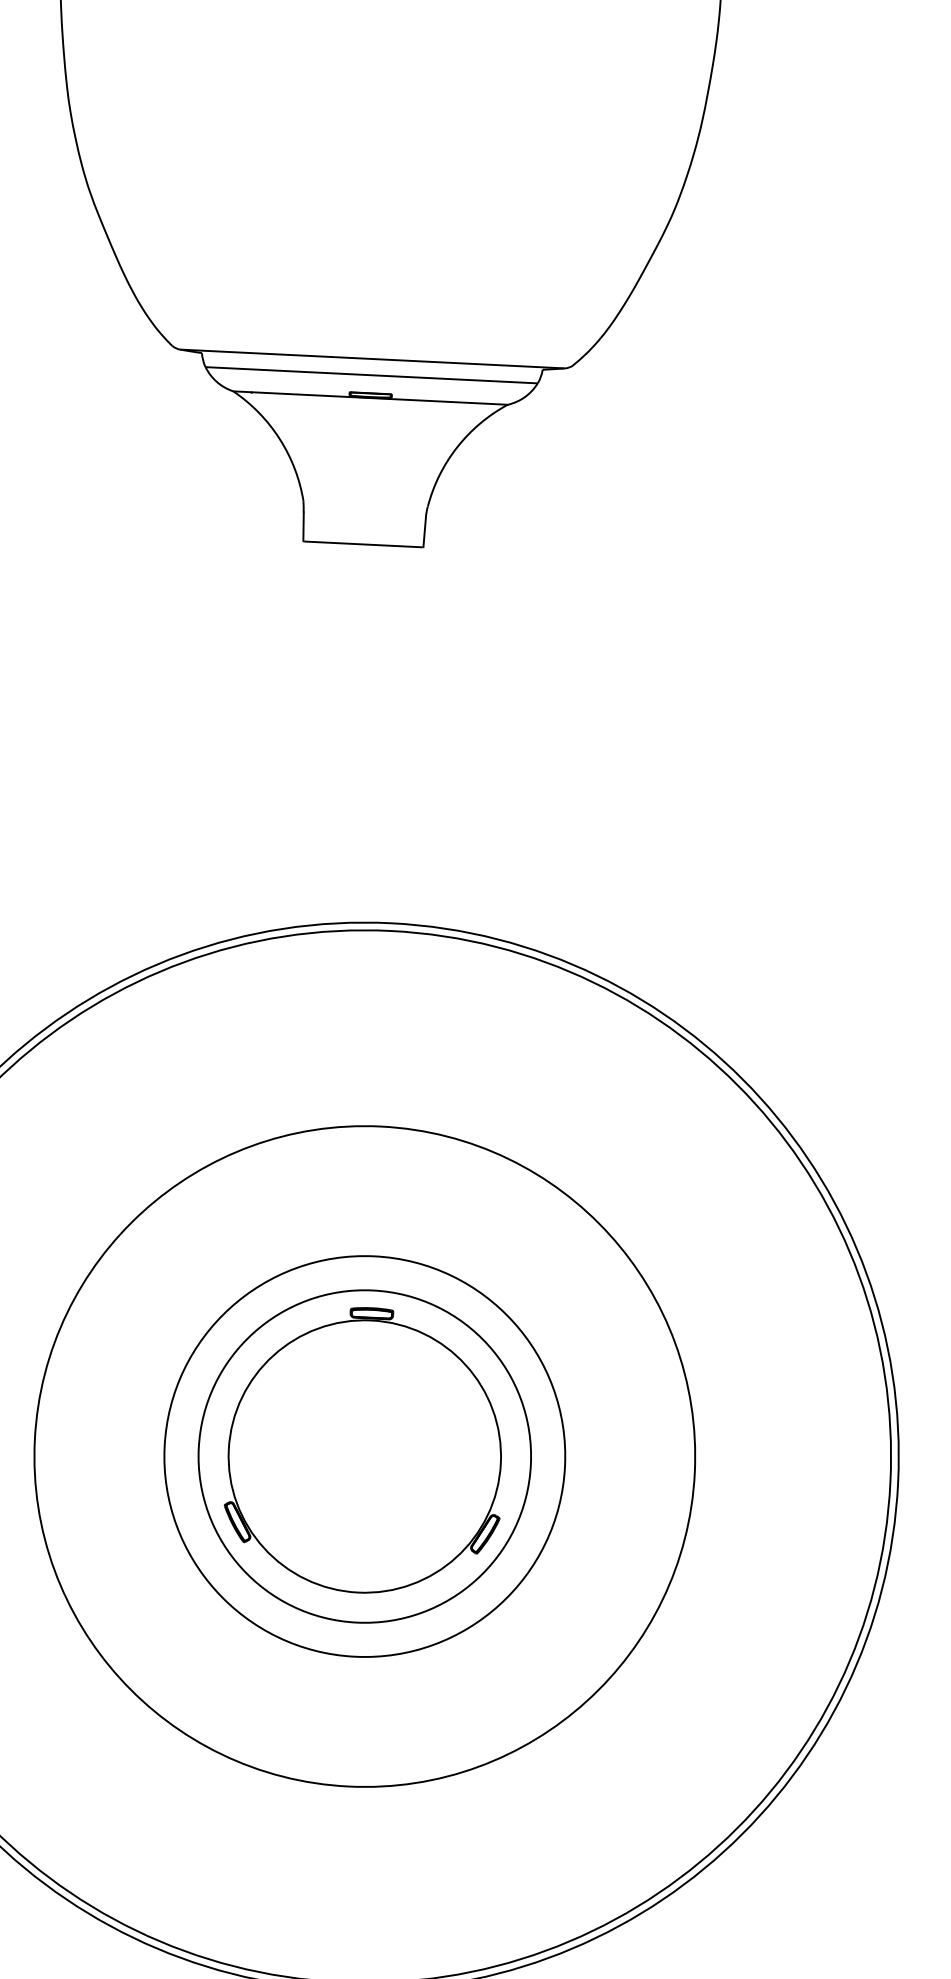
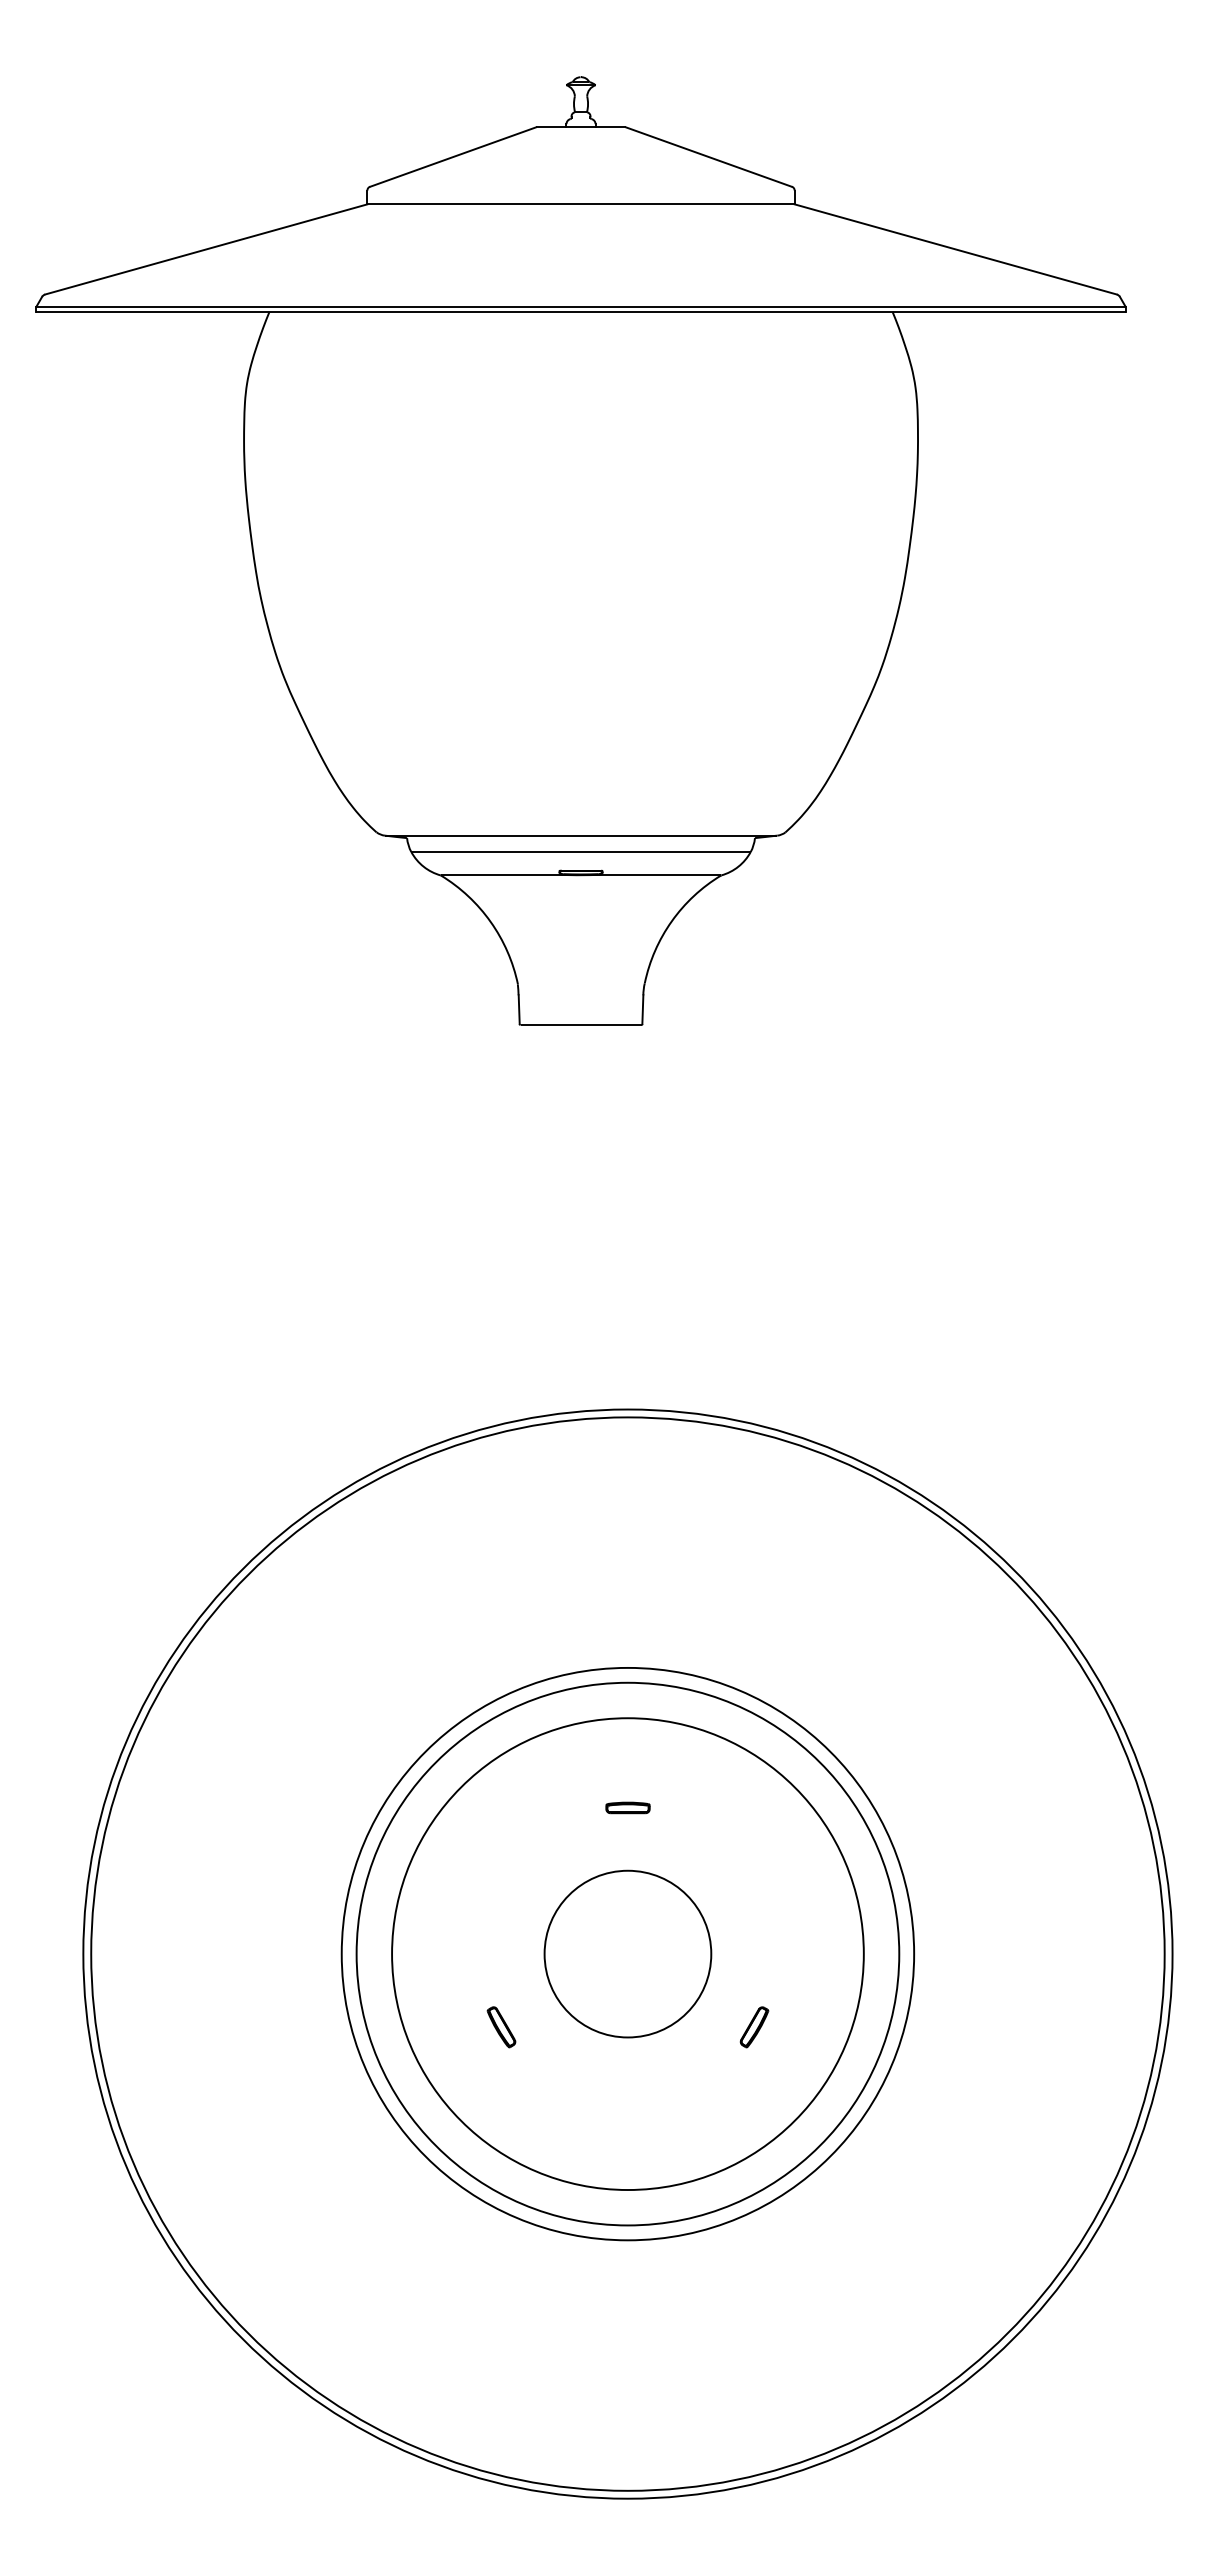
circle: (364, 1455) -> (627, 1953), size x1.4
circle: (364, 1455) -> (627, 1953), size x1.6
circle: (364, 1456) -> (627, 1954), size x0.6
circle: (364, 1456) -> (627, 1954), size x0.7

